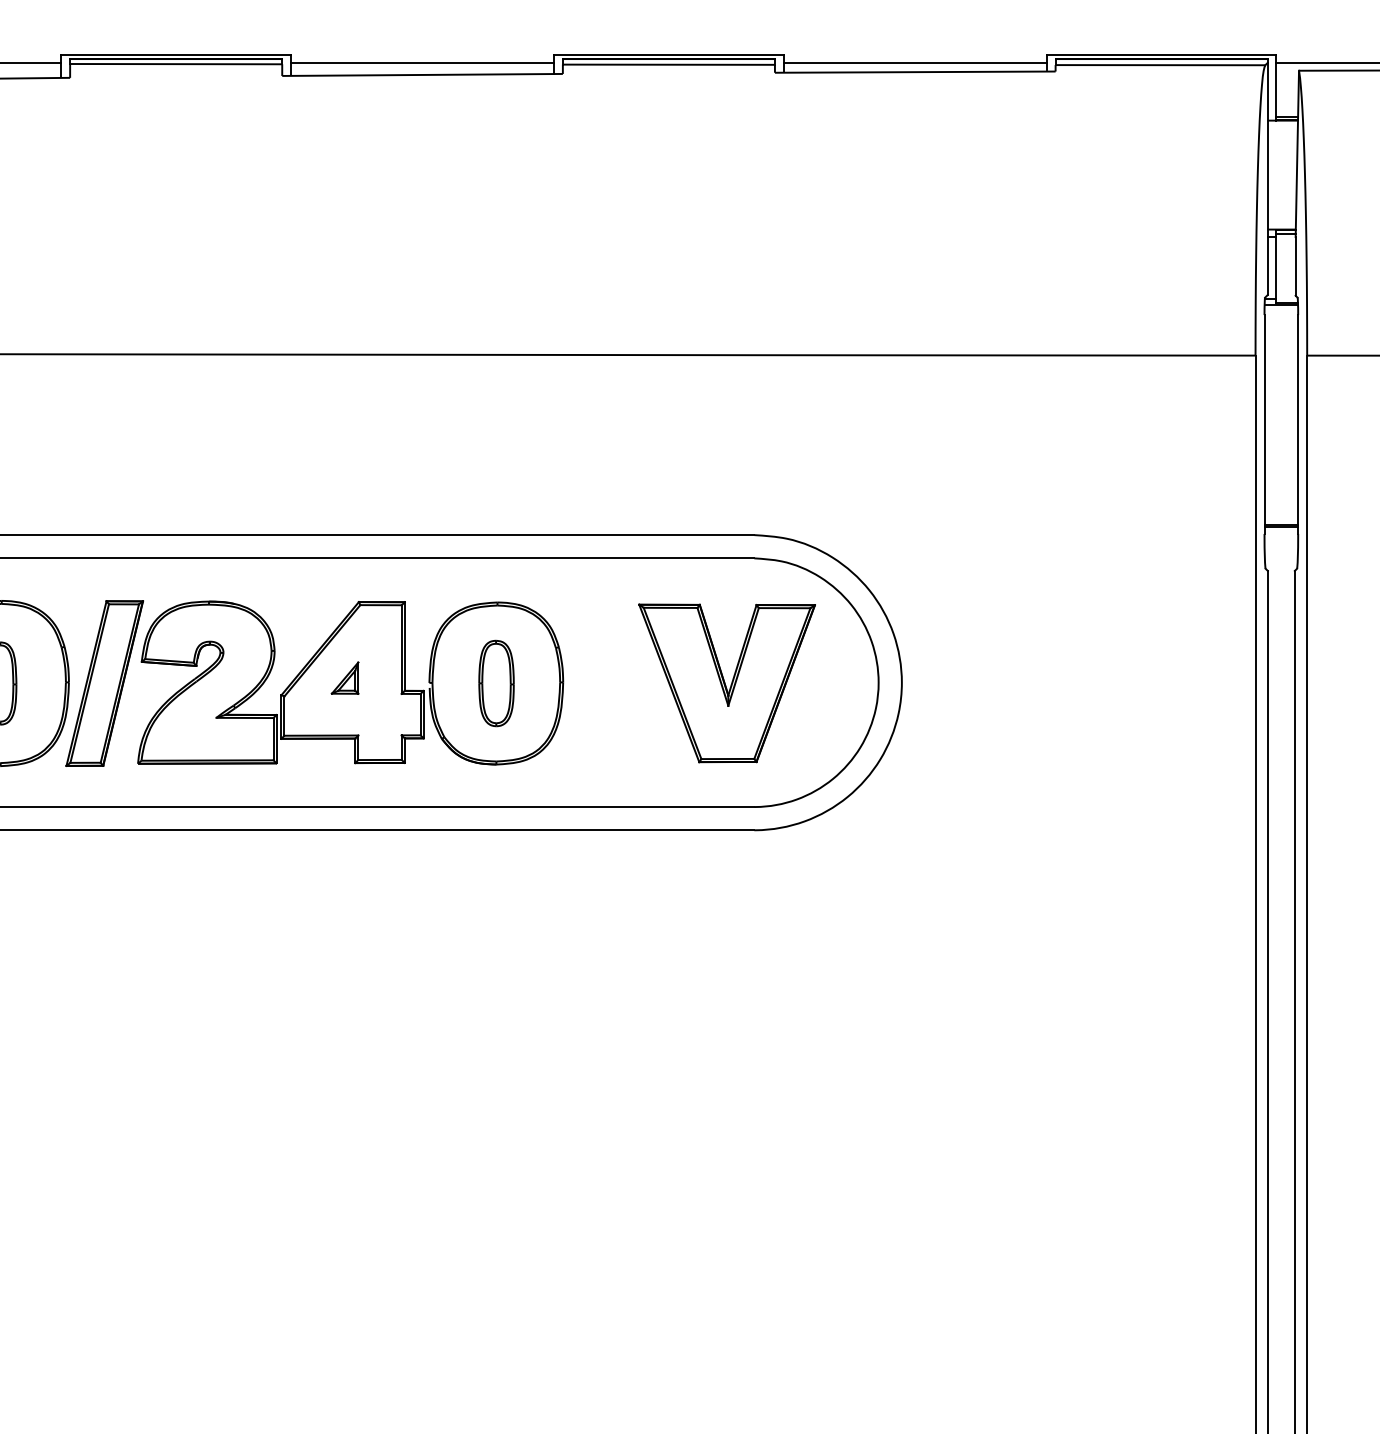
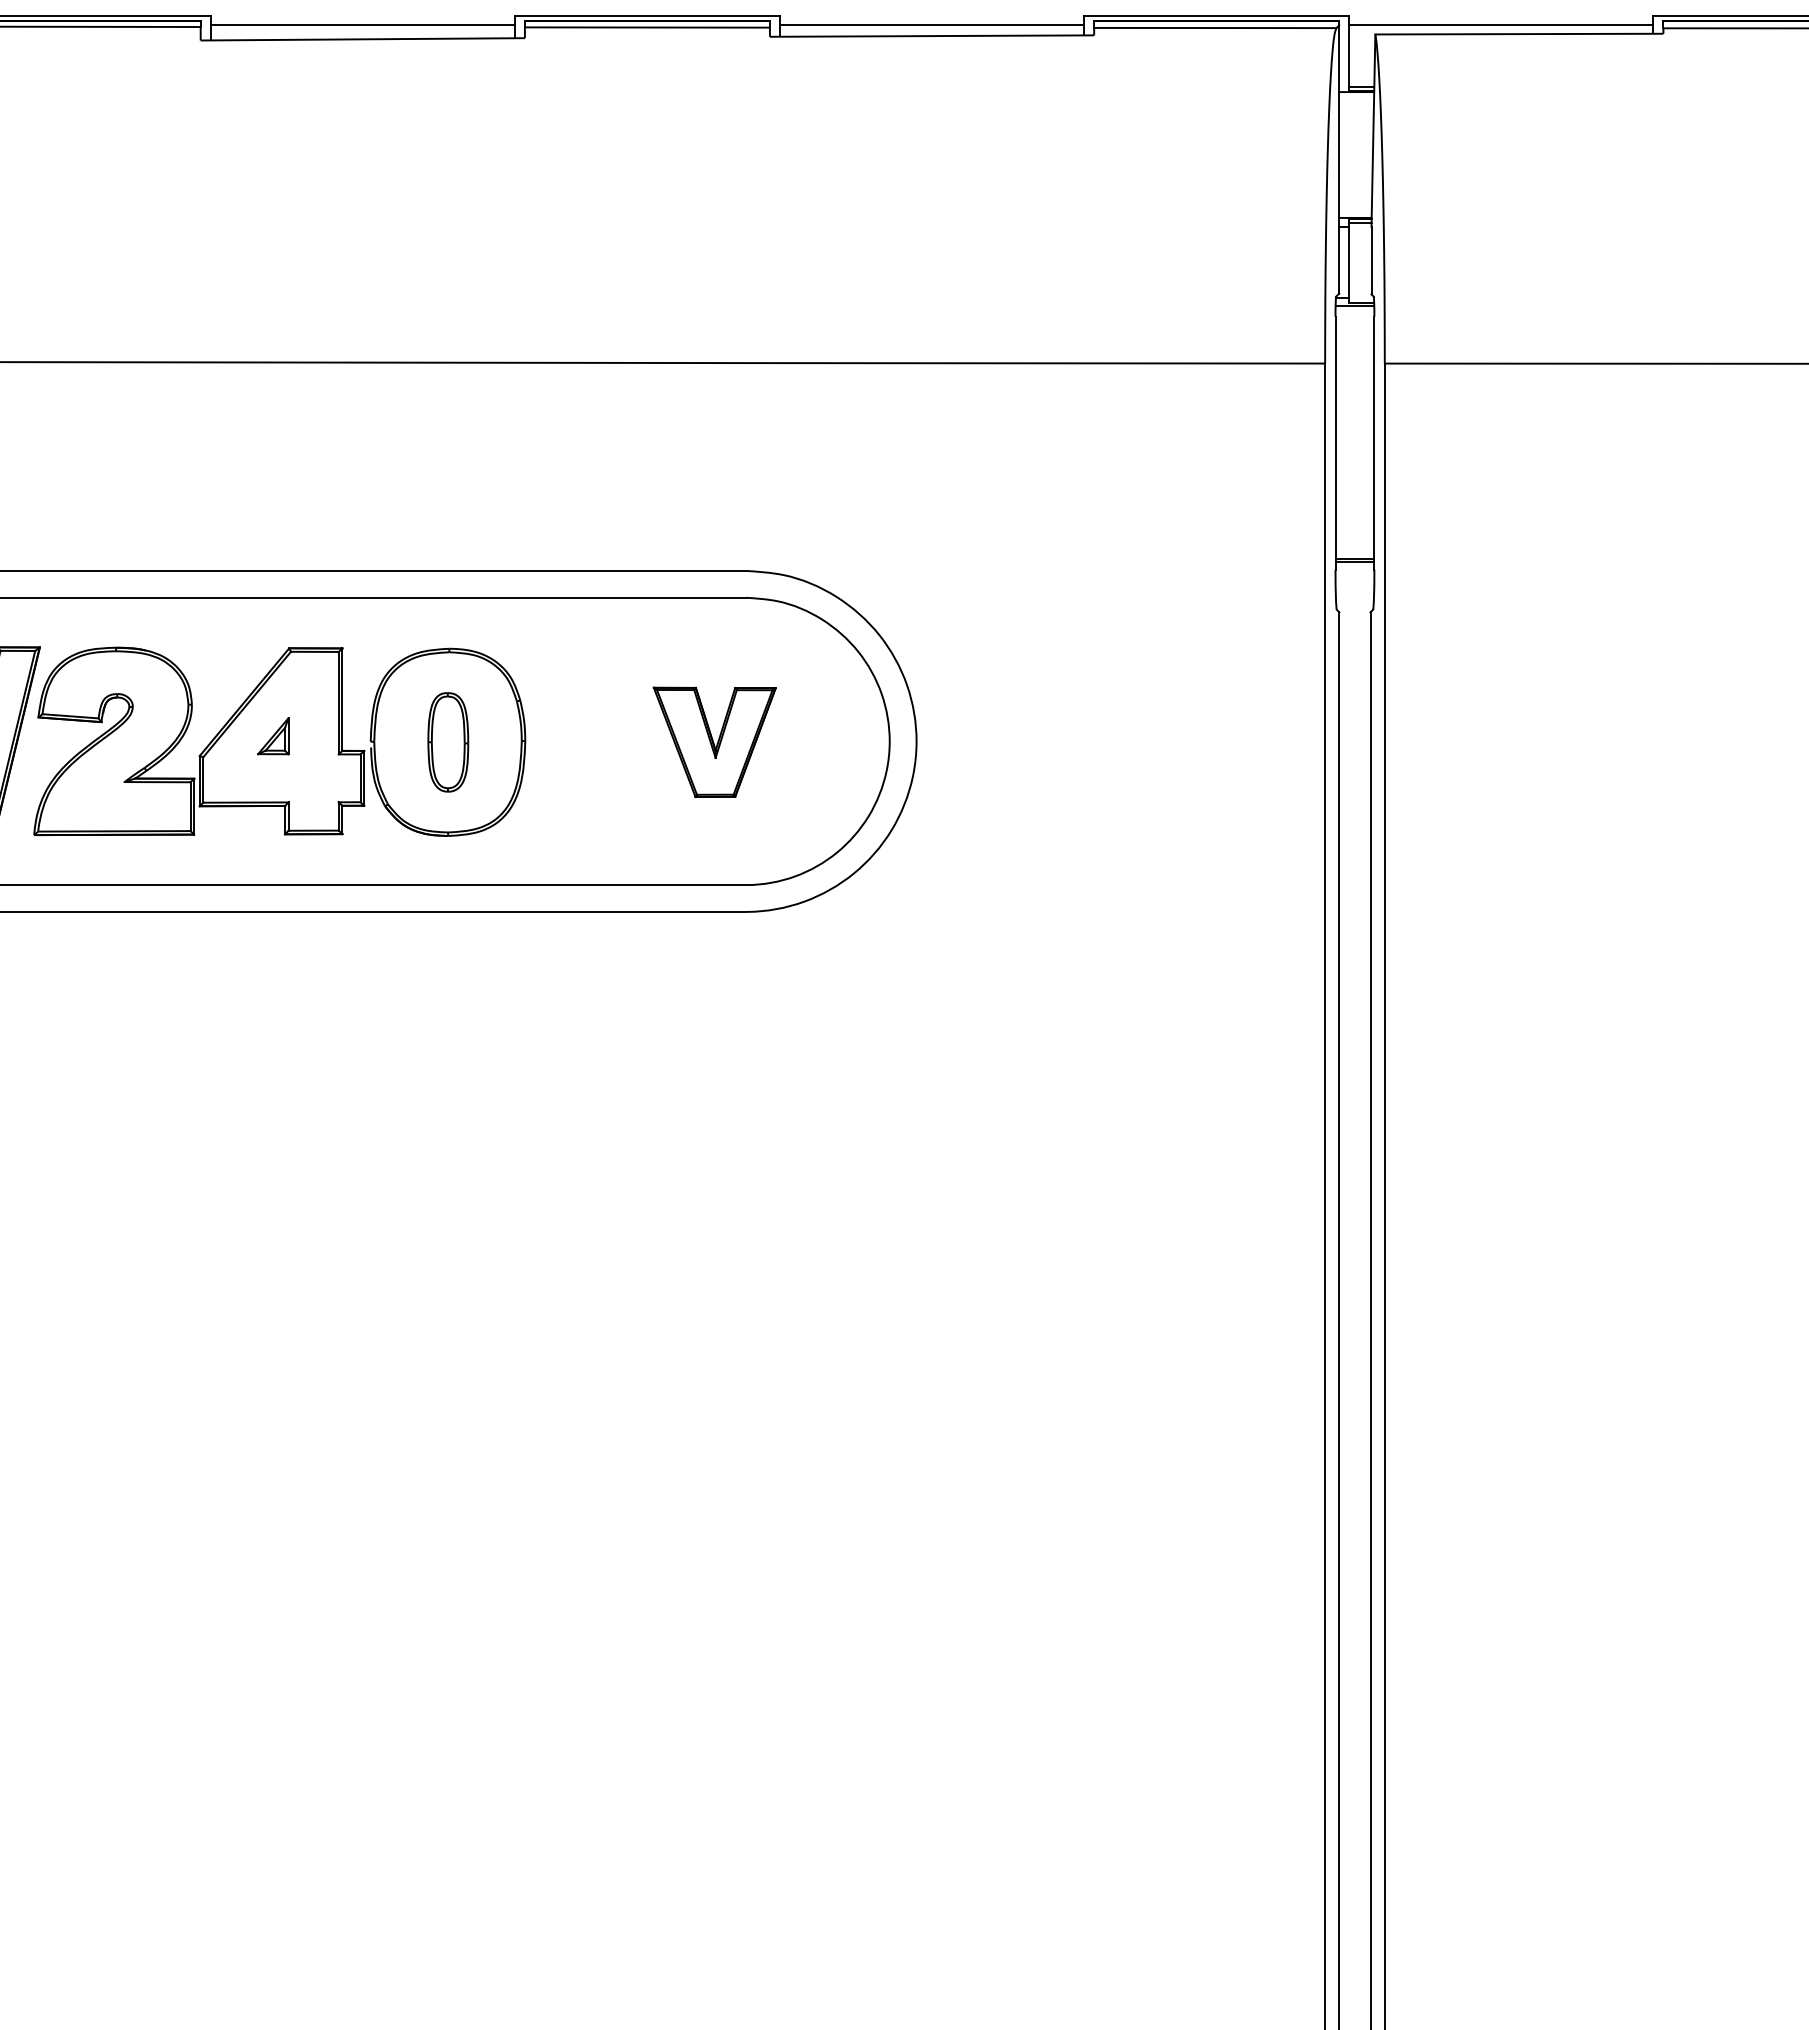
part: (726, 683) -> (714, 742), size x0.6

